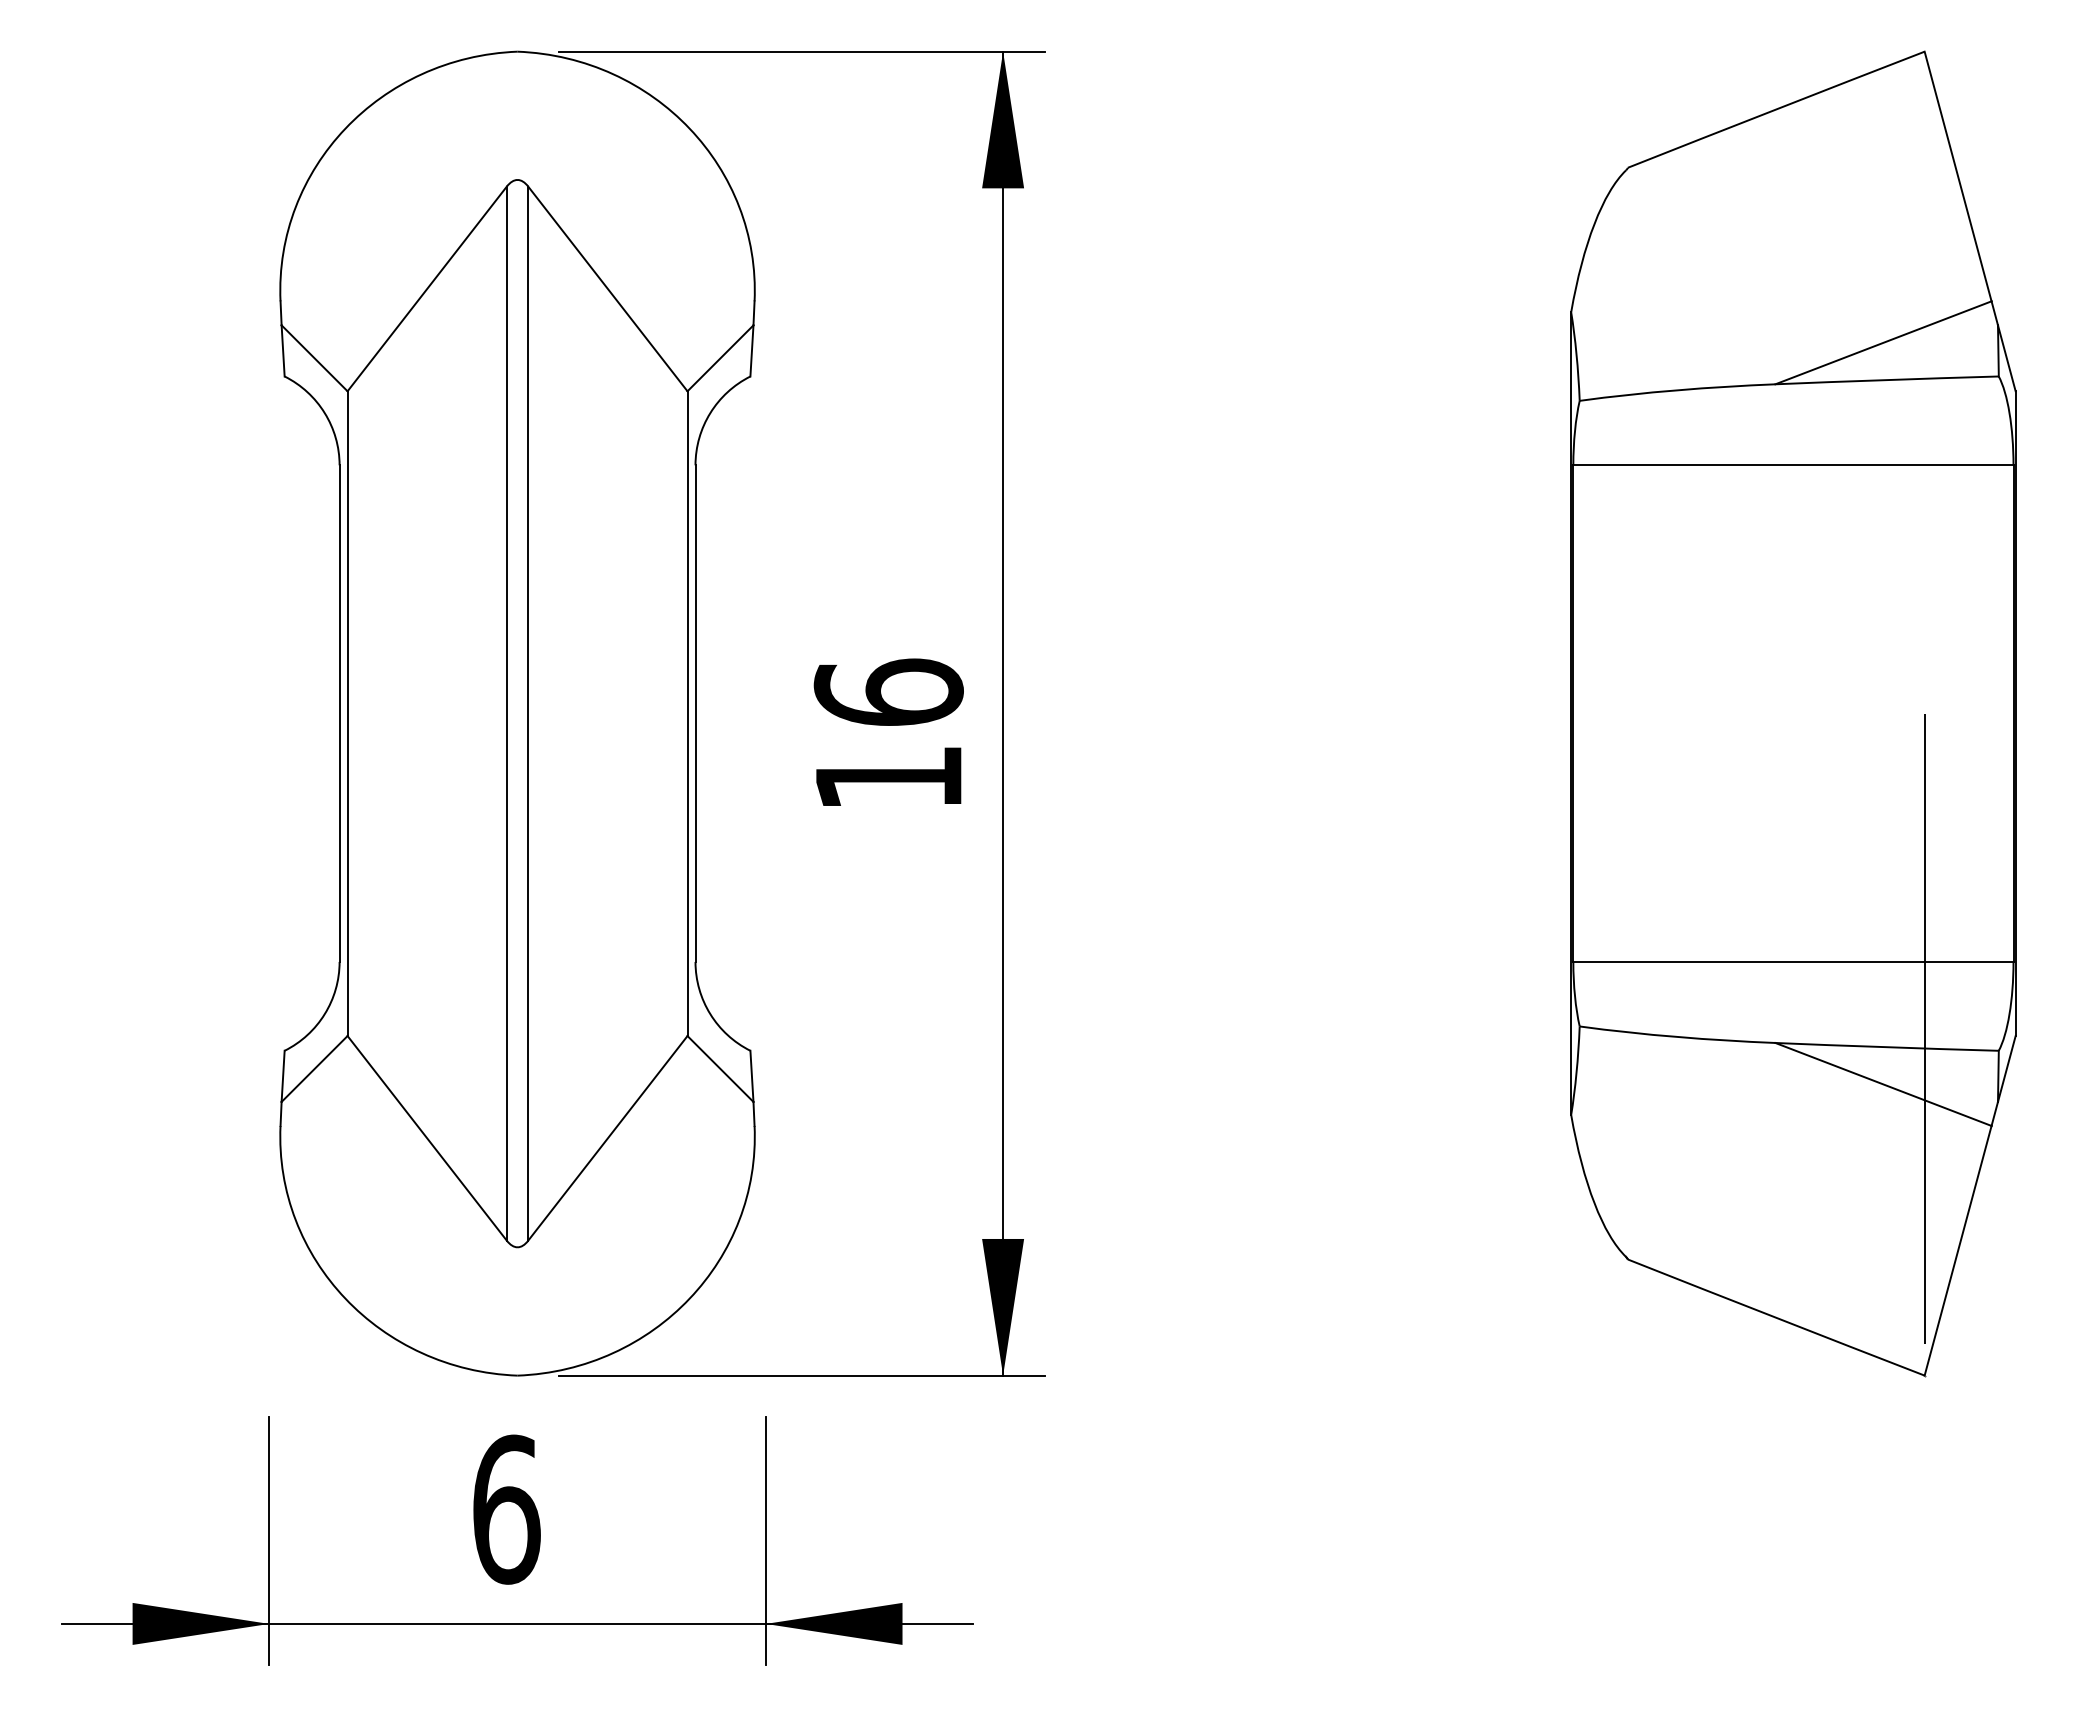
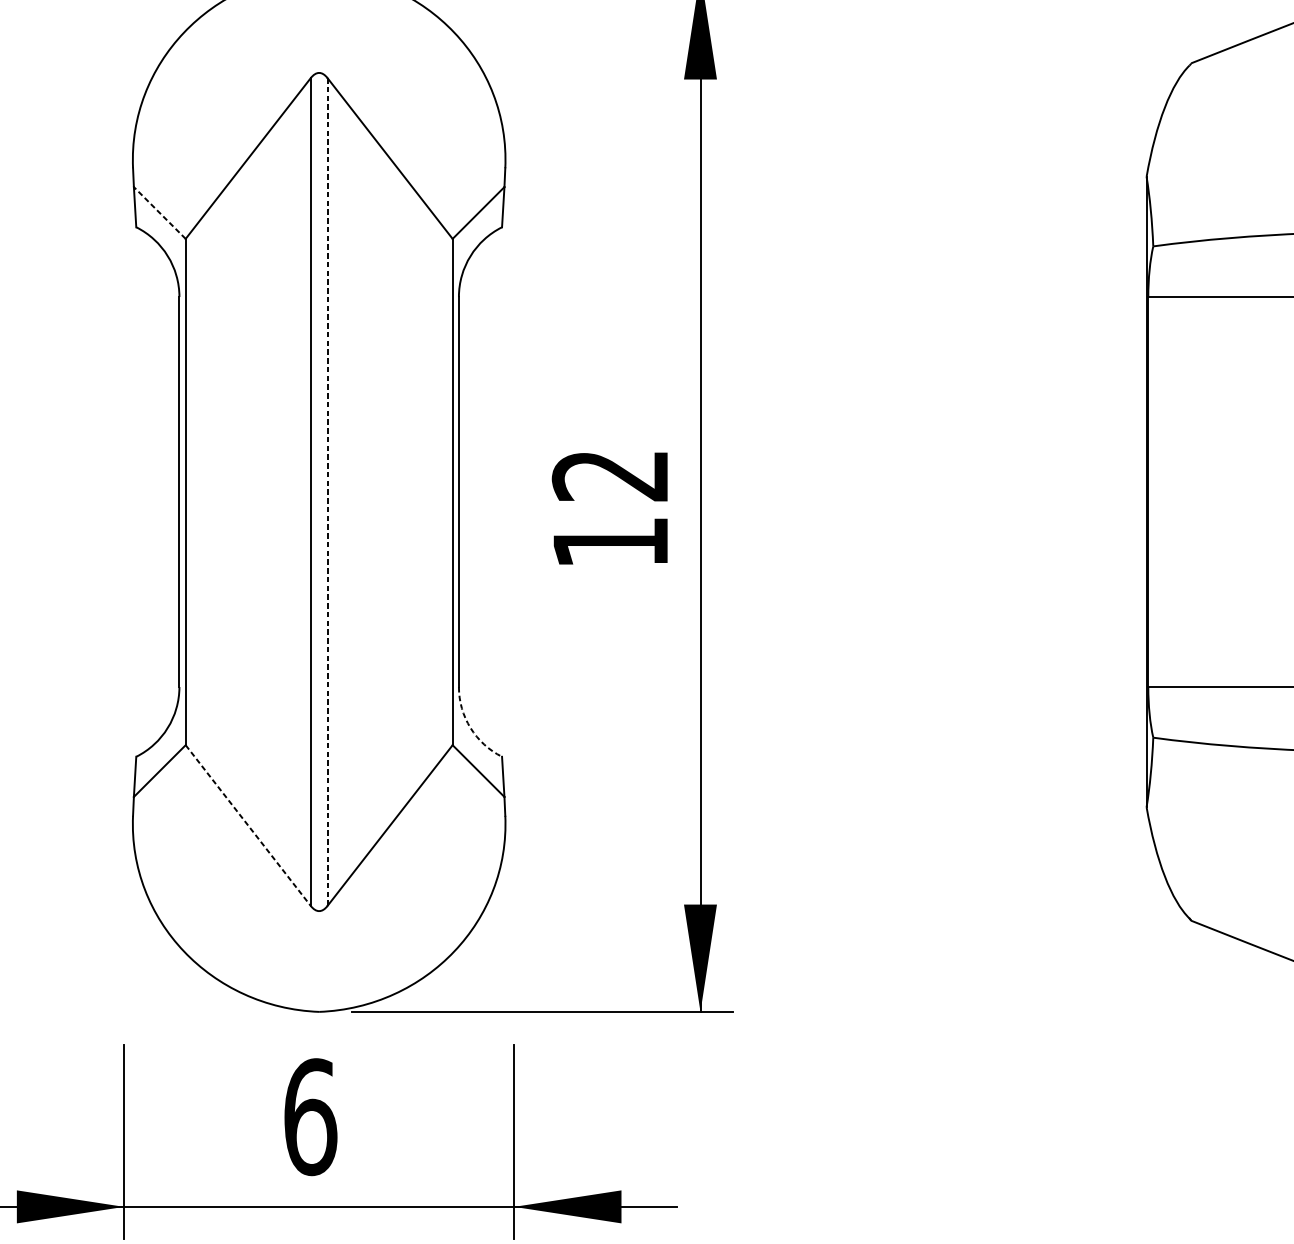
line: (314, 358) -> (159, 213), solid -> dashed
text: (888, 691) -> (610, 474), 16 -> 12
line: (528, 713) -> (327, 491), solid -> dashed
arc: (710, 1014) -> (470, 728), solid -> dashed
line: (427, 1138) -> (248, 825), solid -> dashed

